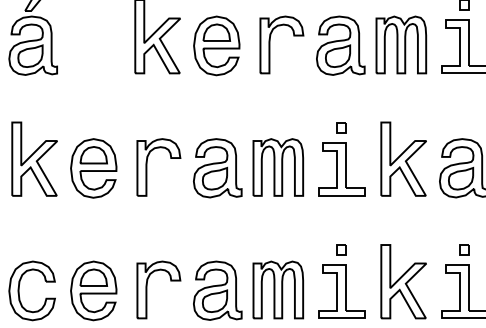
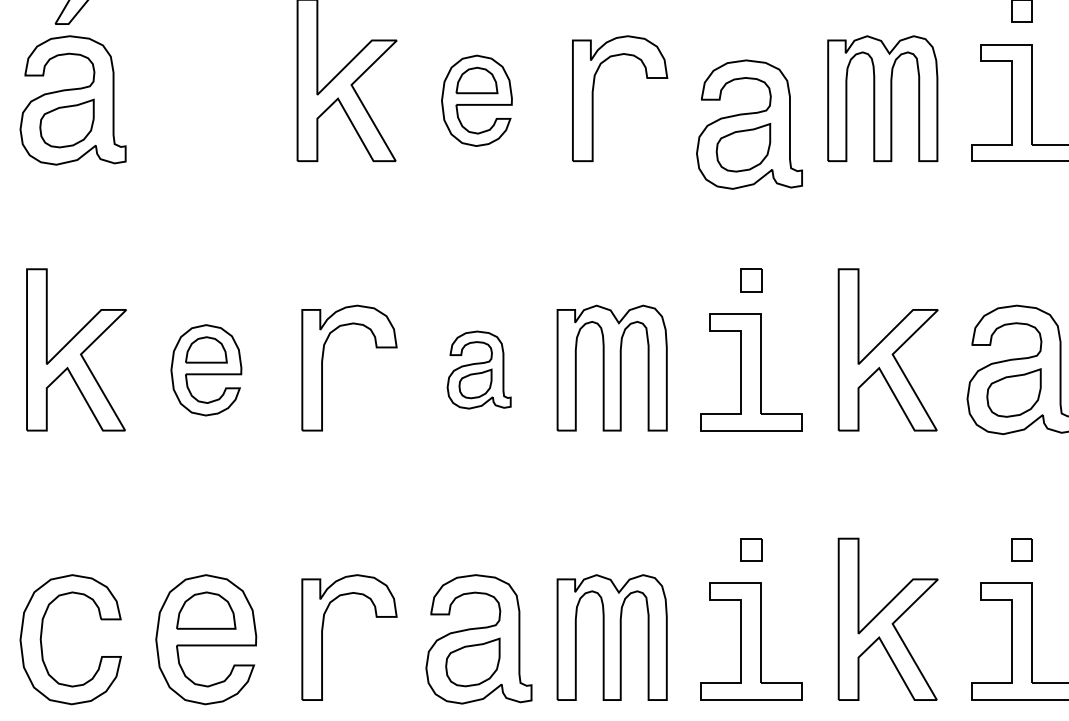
part: (216, 45) -> (476, 99), size x0.7
part: (340, 45) -> (748, 124), moved
part: (93, 168) -> (205, 370), size x0.7
part: (217, 168) -> (478, 370), size x0.6

